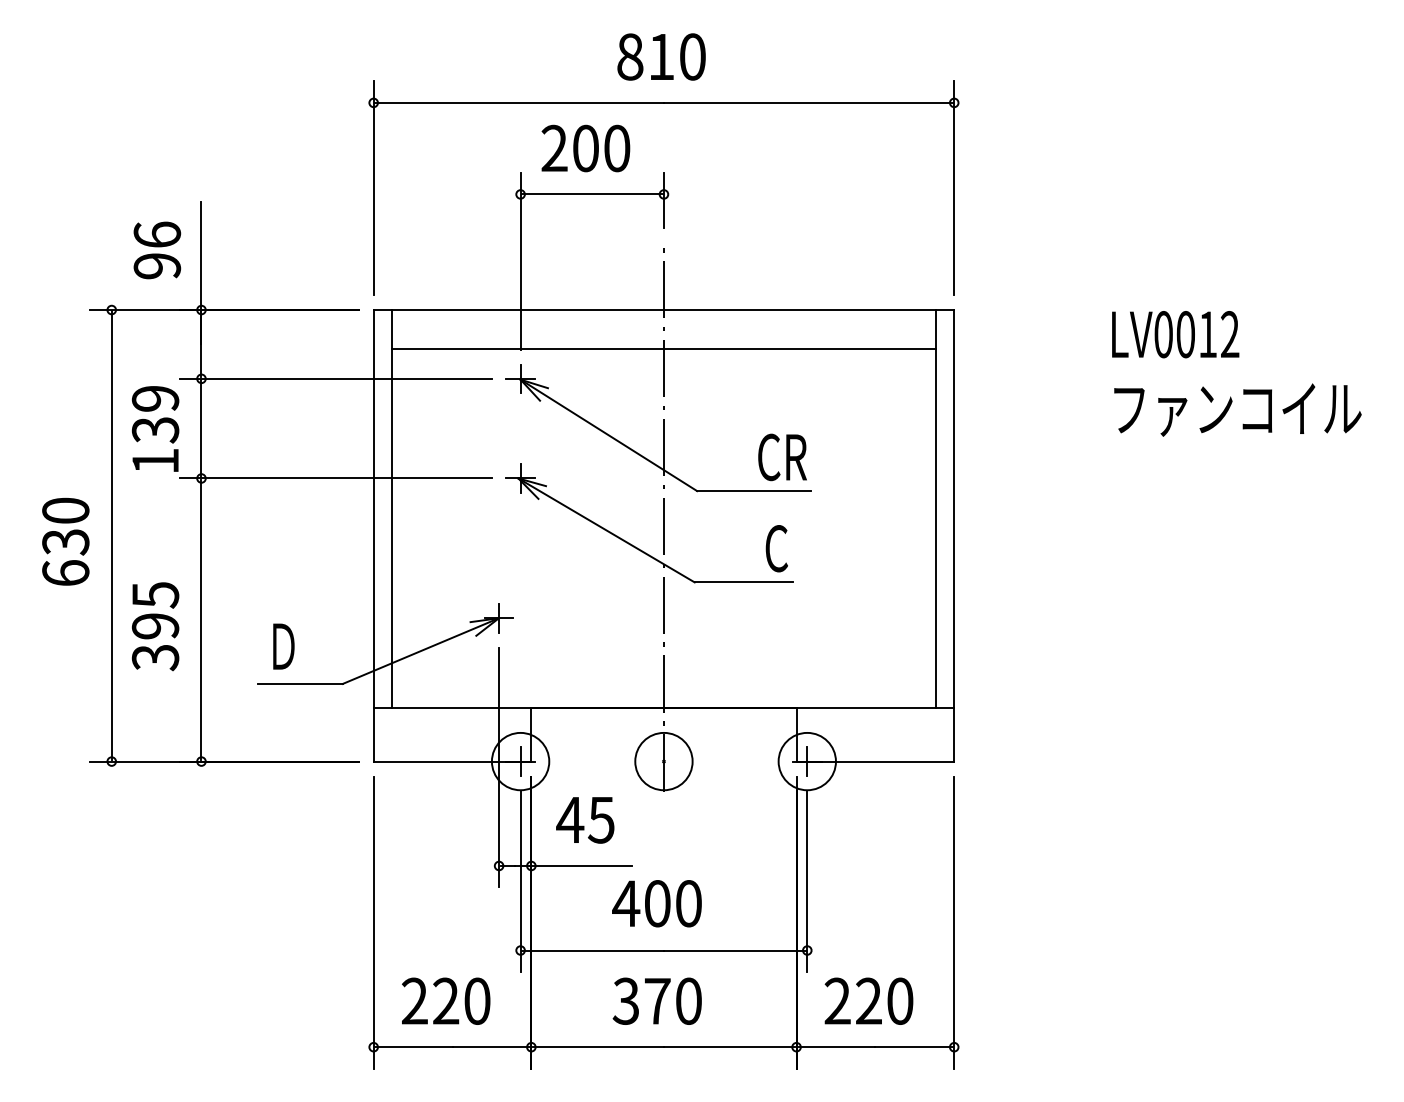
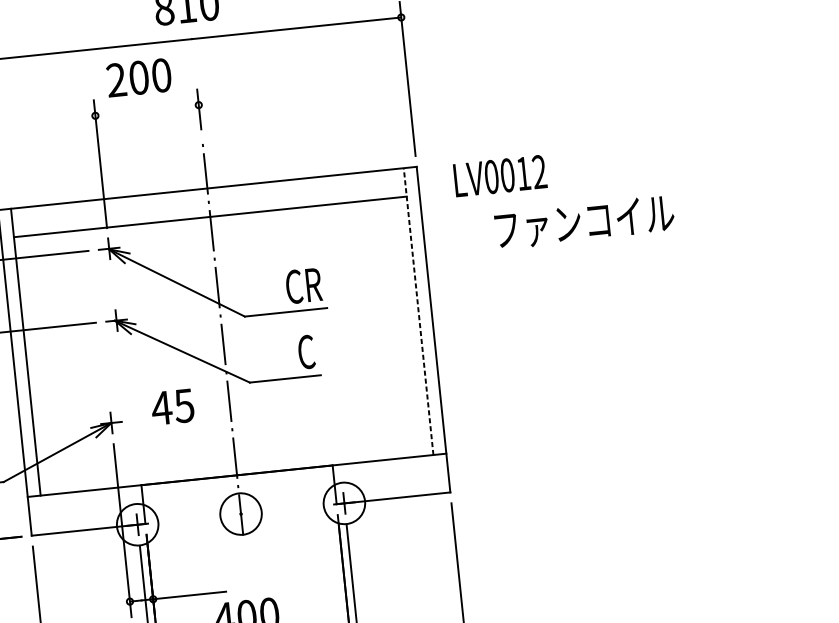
line: (592, 194) -> (147, 110), removed
text: (1175, 334) -> (500, 176), moved
text: (1237, 409) -> (584, 222), moved
line: (936, 508) -> (418, 311), solid -> dashed
text: (585, 820) -> (172, 407), moved

